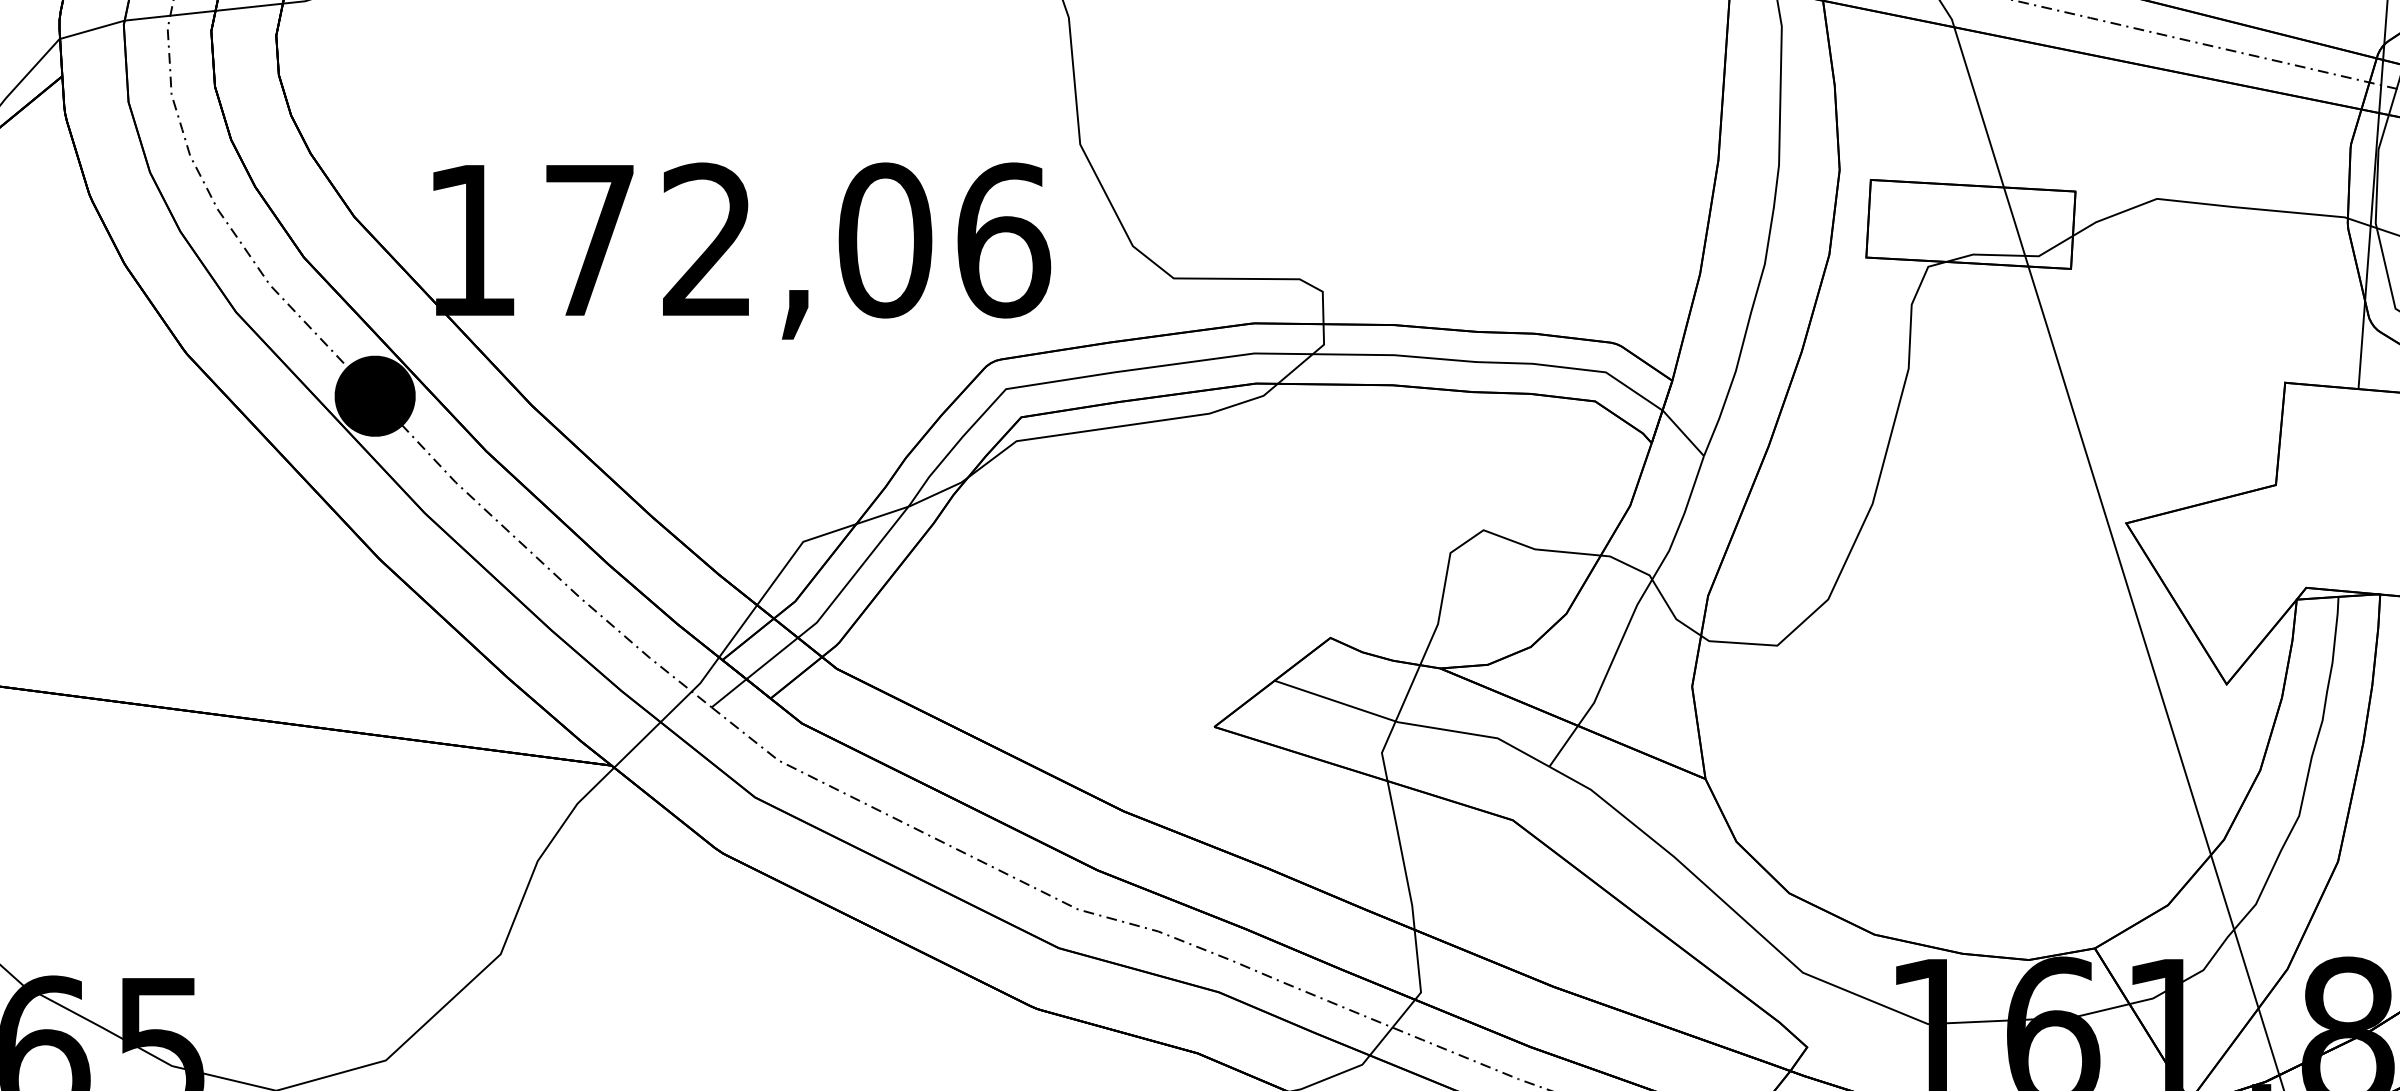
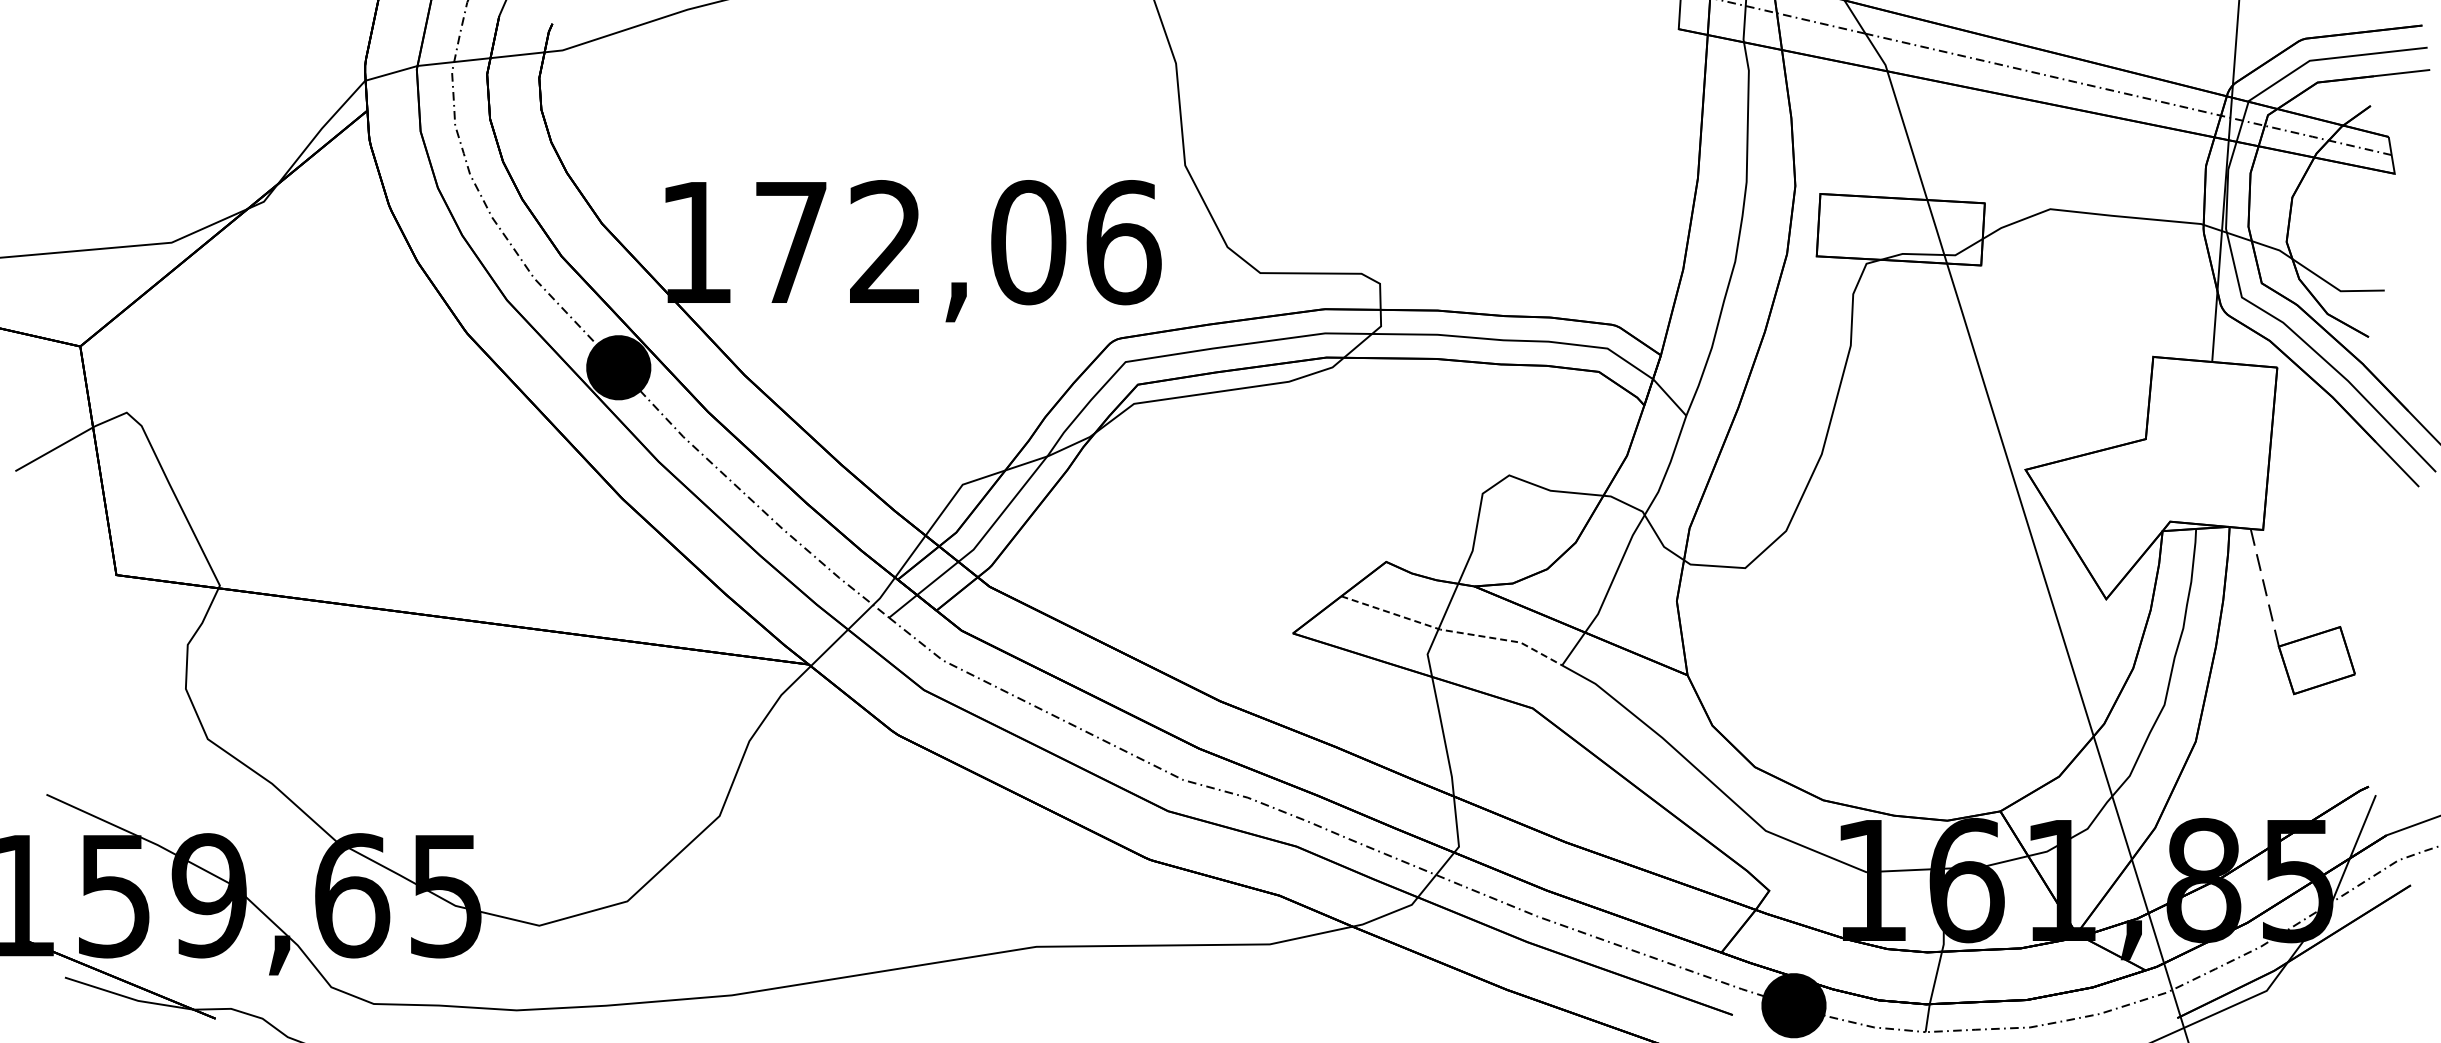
line: (1414, 724) -> (1453, 631), solid -> dashed

